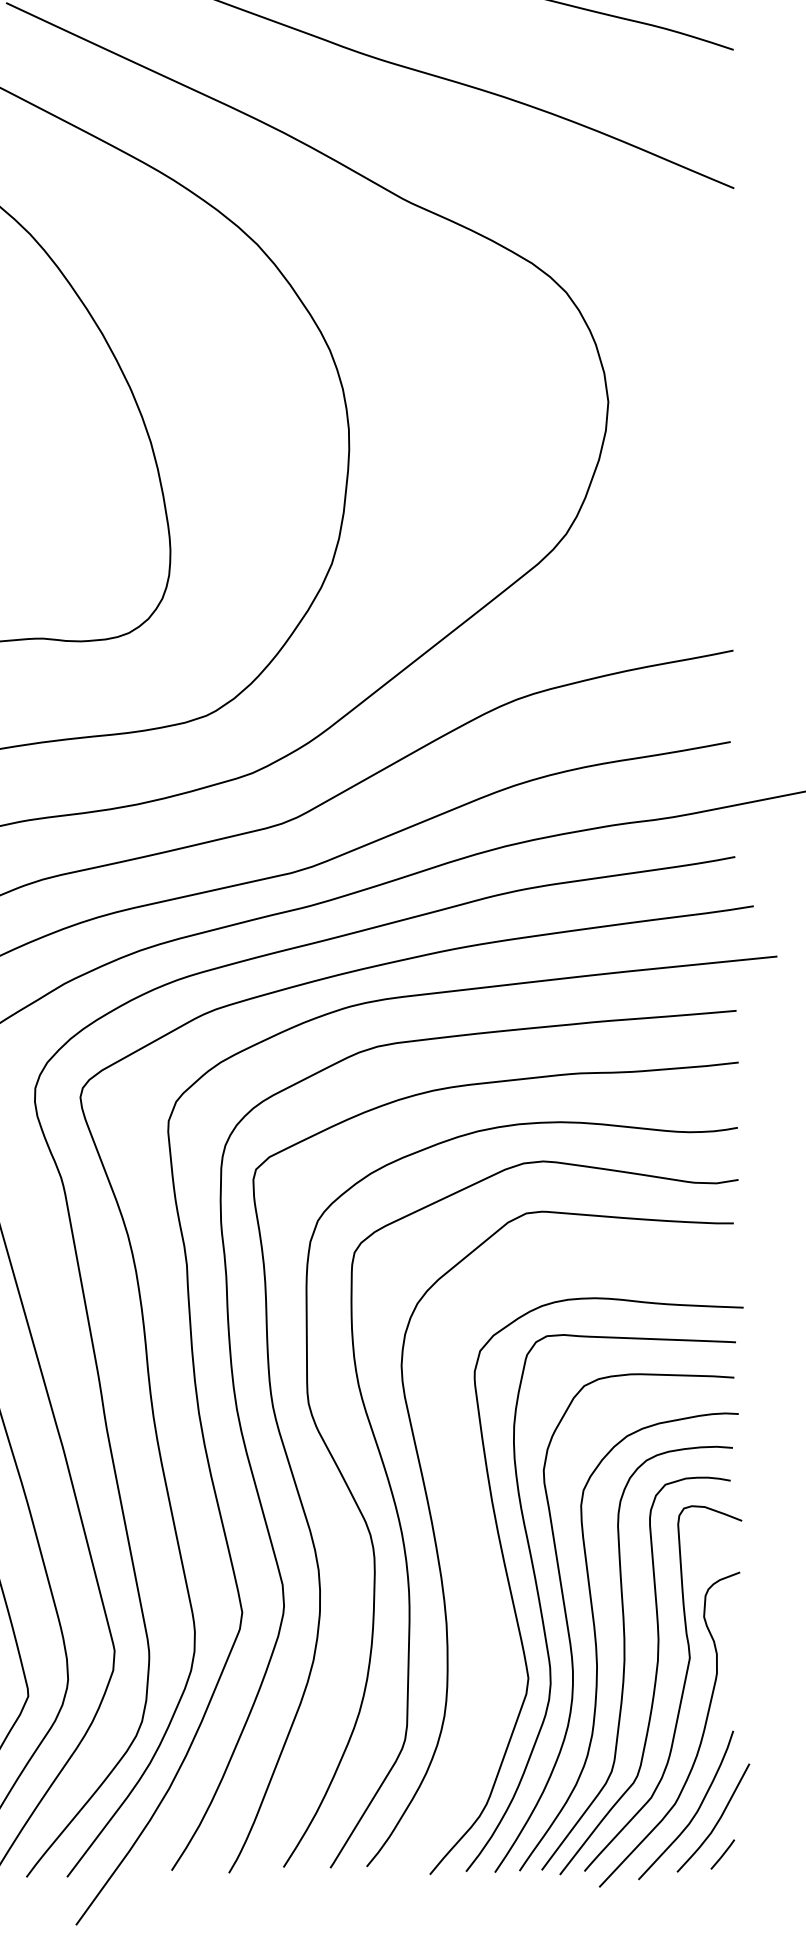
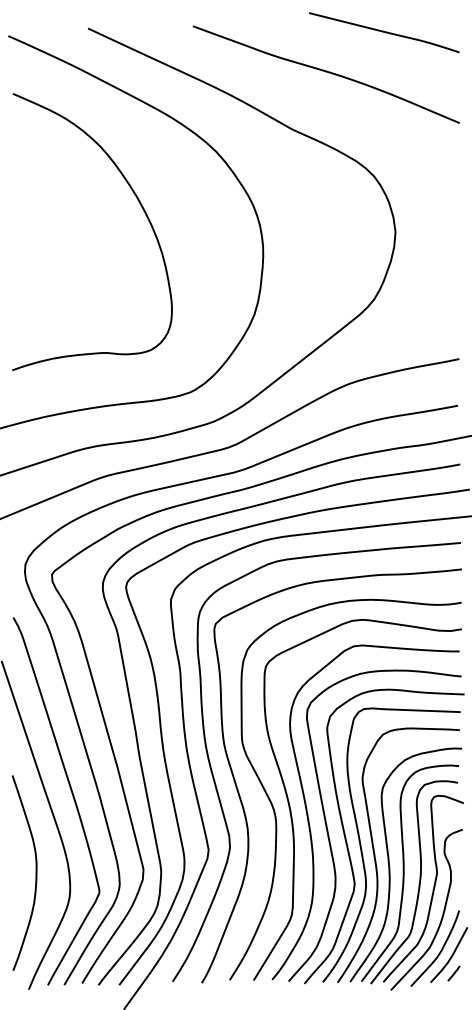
curve: (479, 1583) -> (329, 835), added

